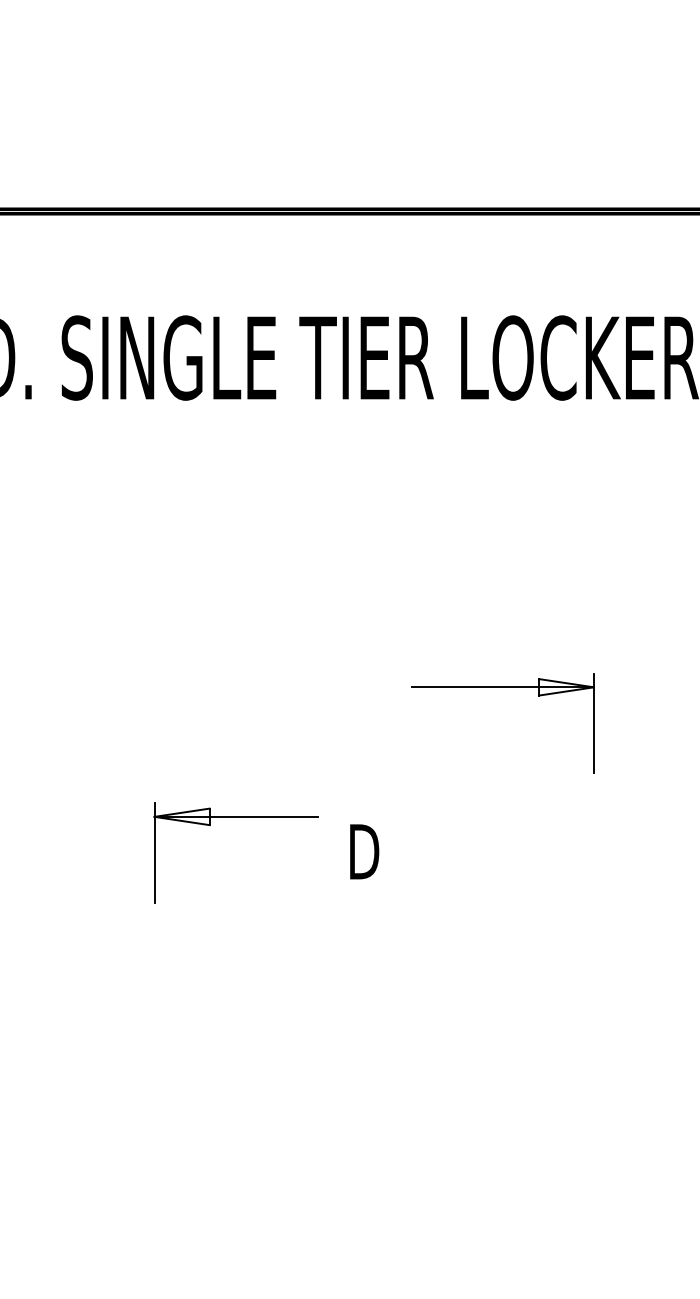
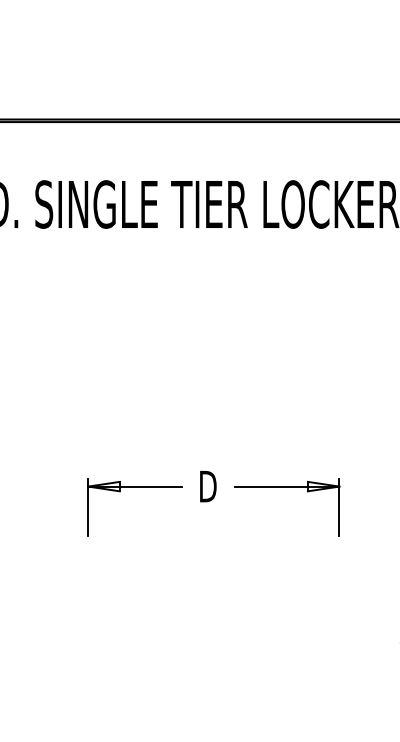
part: (503, 688) -> (287, 487), moved
part: (235, 818) -> (134, 487), moved

